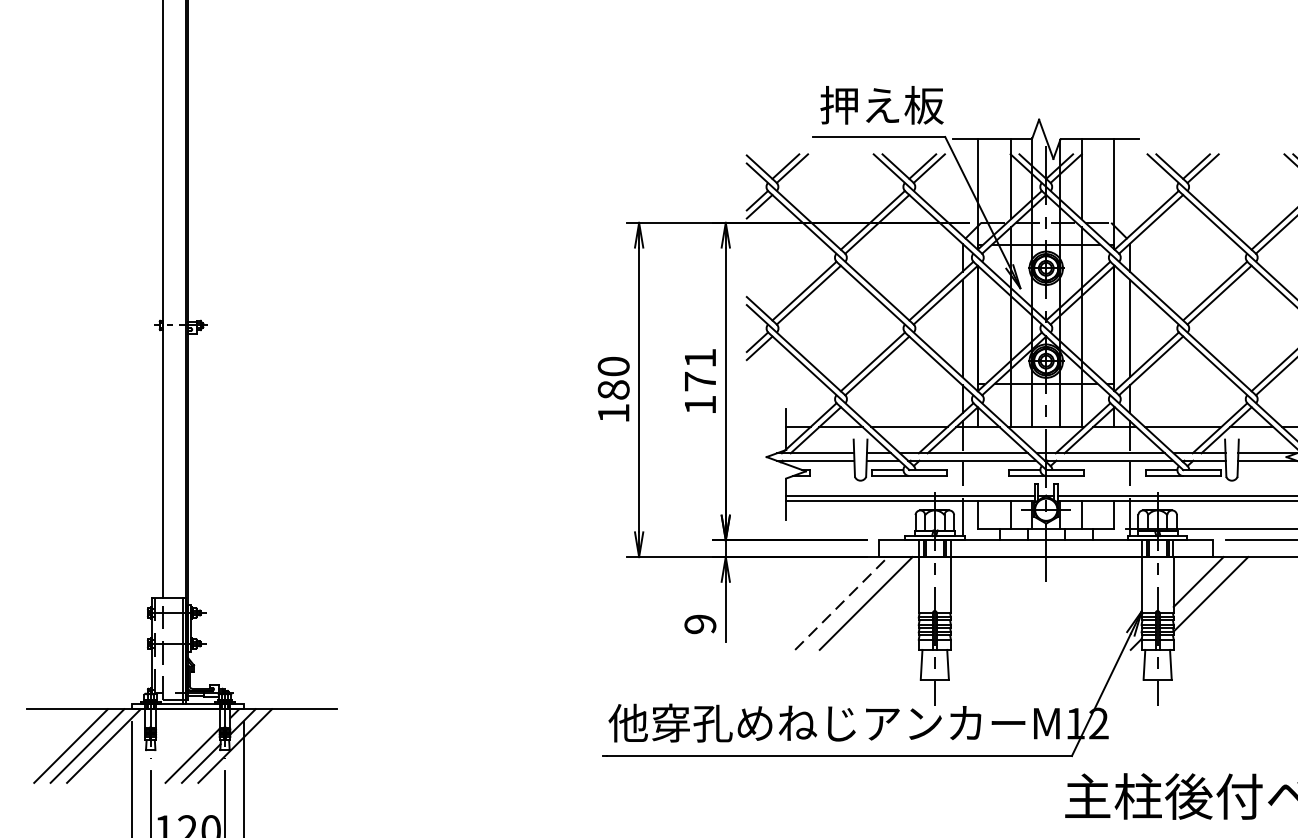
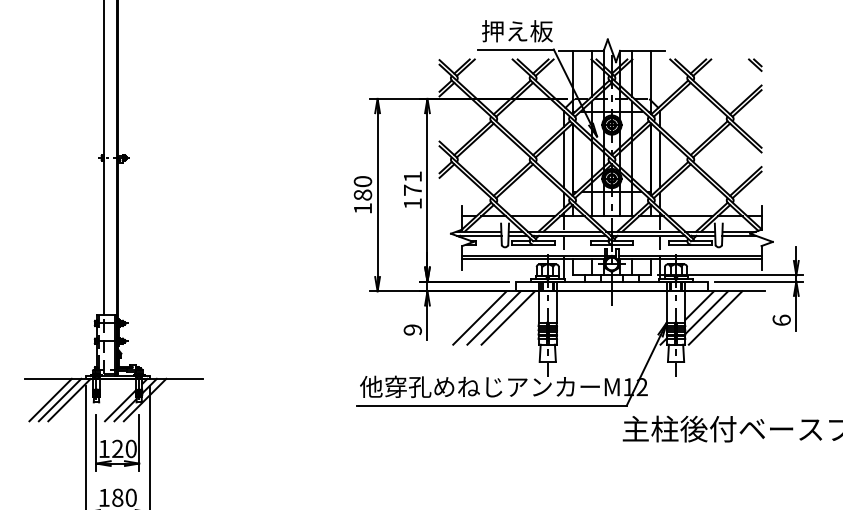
line: (816, 602) -> (479, 317), added
line: (842, 602) -> (494, 317), dashed -> solid
line: (1226, 602) -> (715, 317), added

